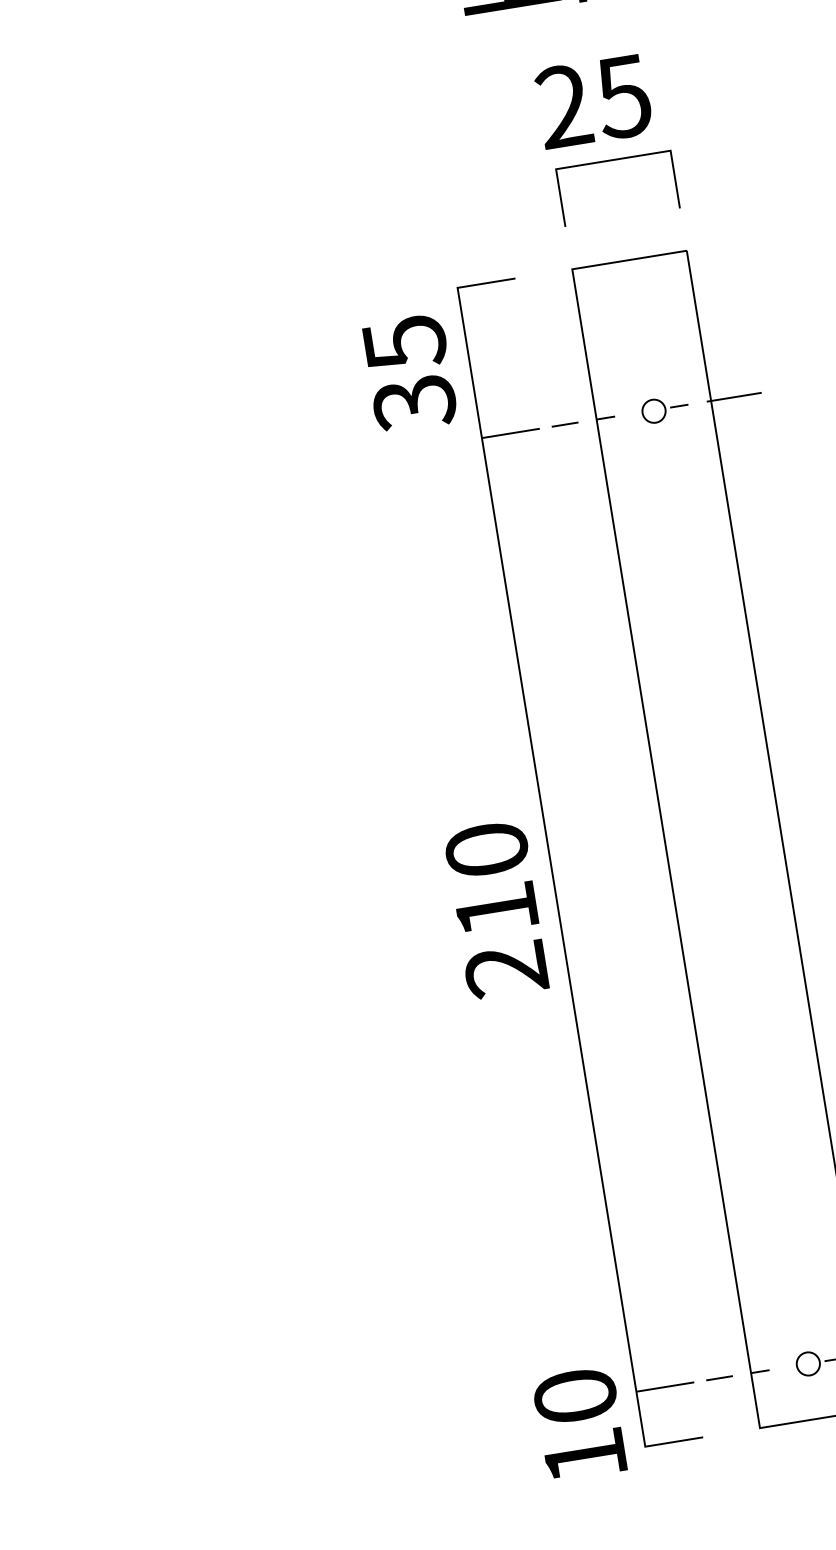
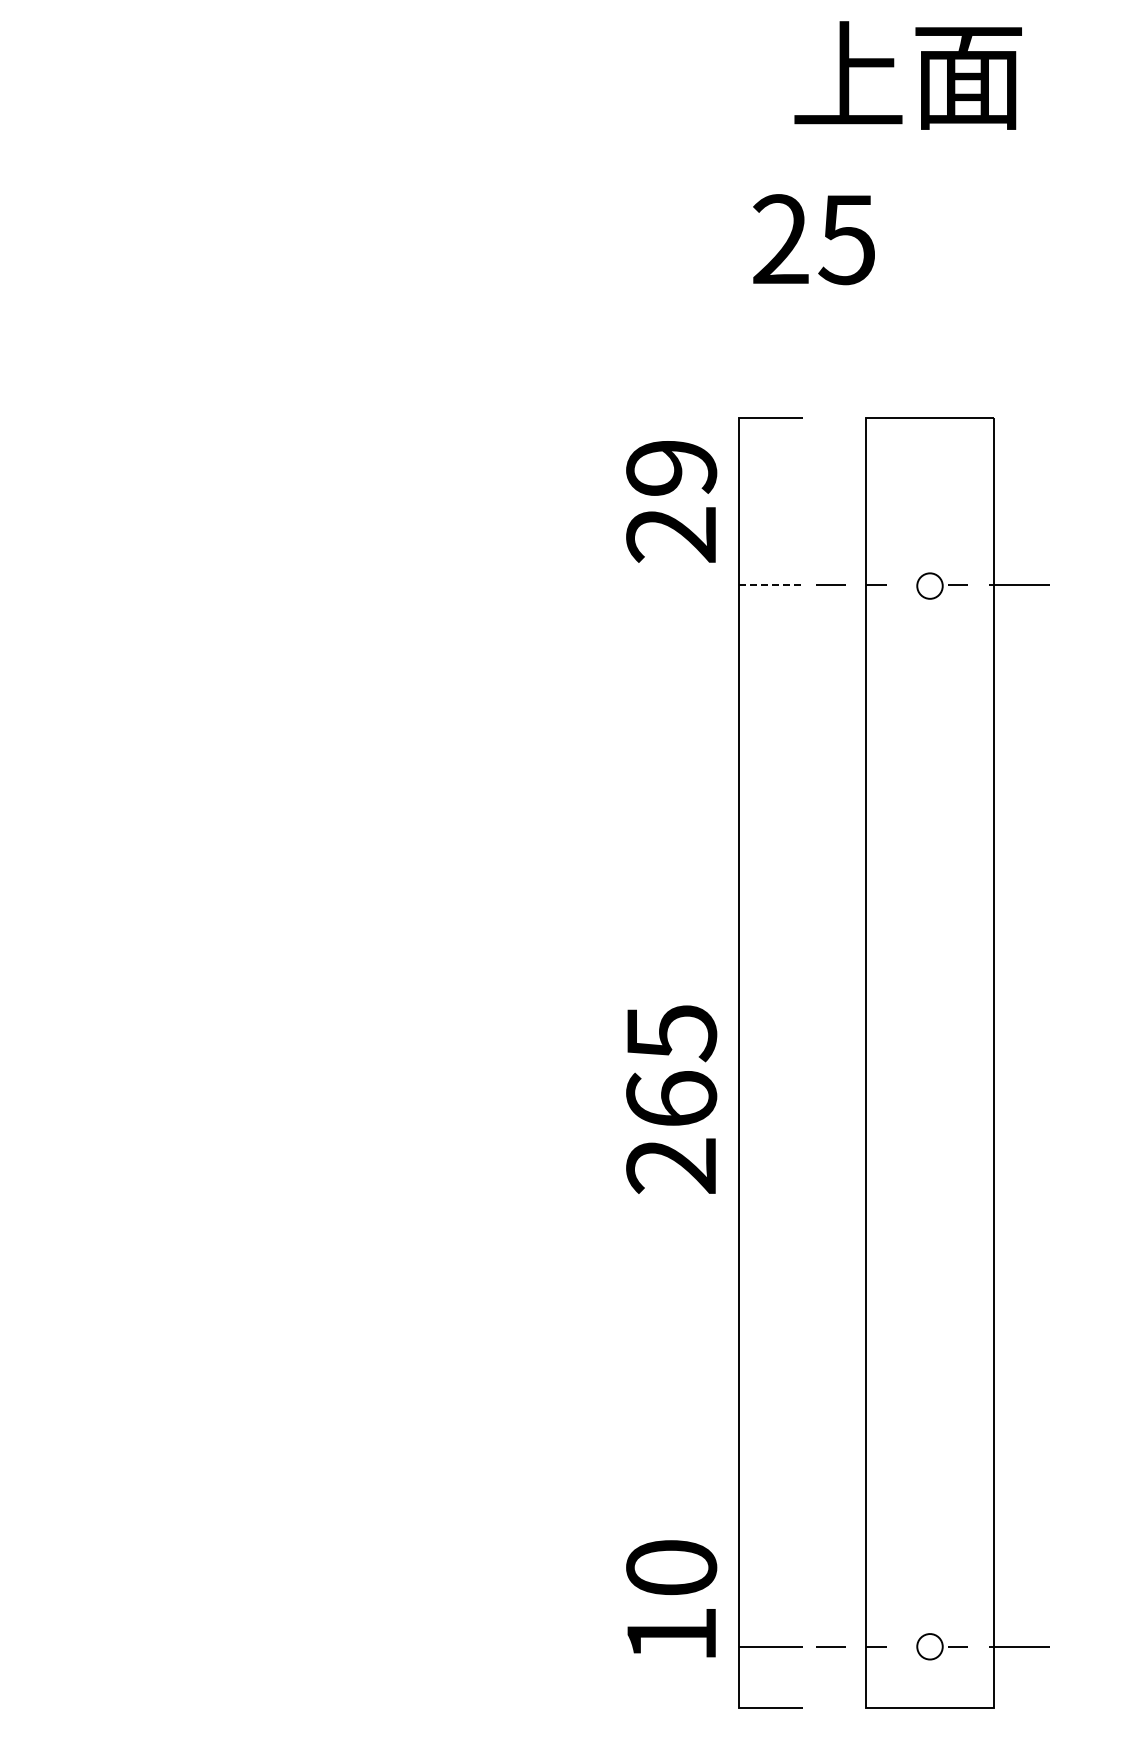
text: (593, 101) -> (813, 239), moved
line: (612, 160) -> (929, 306), removed
text: (409, 373) -> (671, 502), 35 -> 29
line: (511, 432) -> (771, 584), solid -> dashed
text: (491, 879) -> (671, 1065), 210 -> 265
text: (579, 1423) -> (671, 1598), moved

